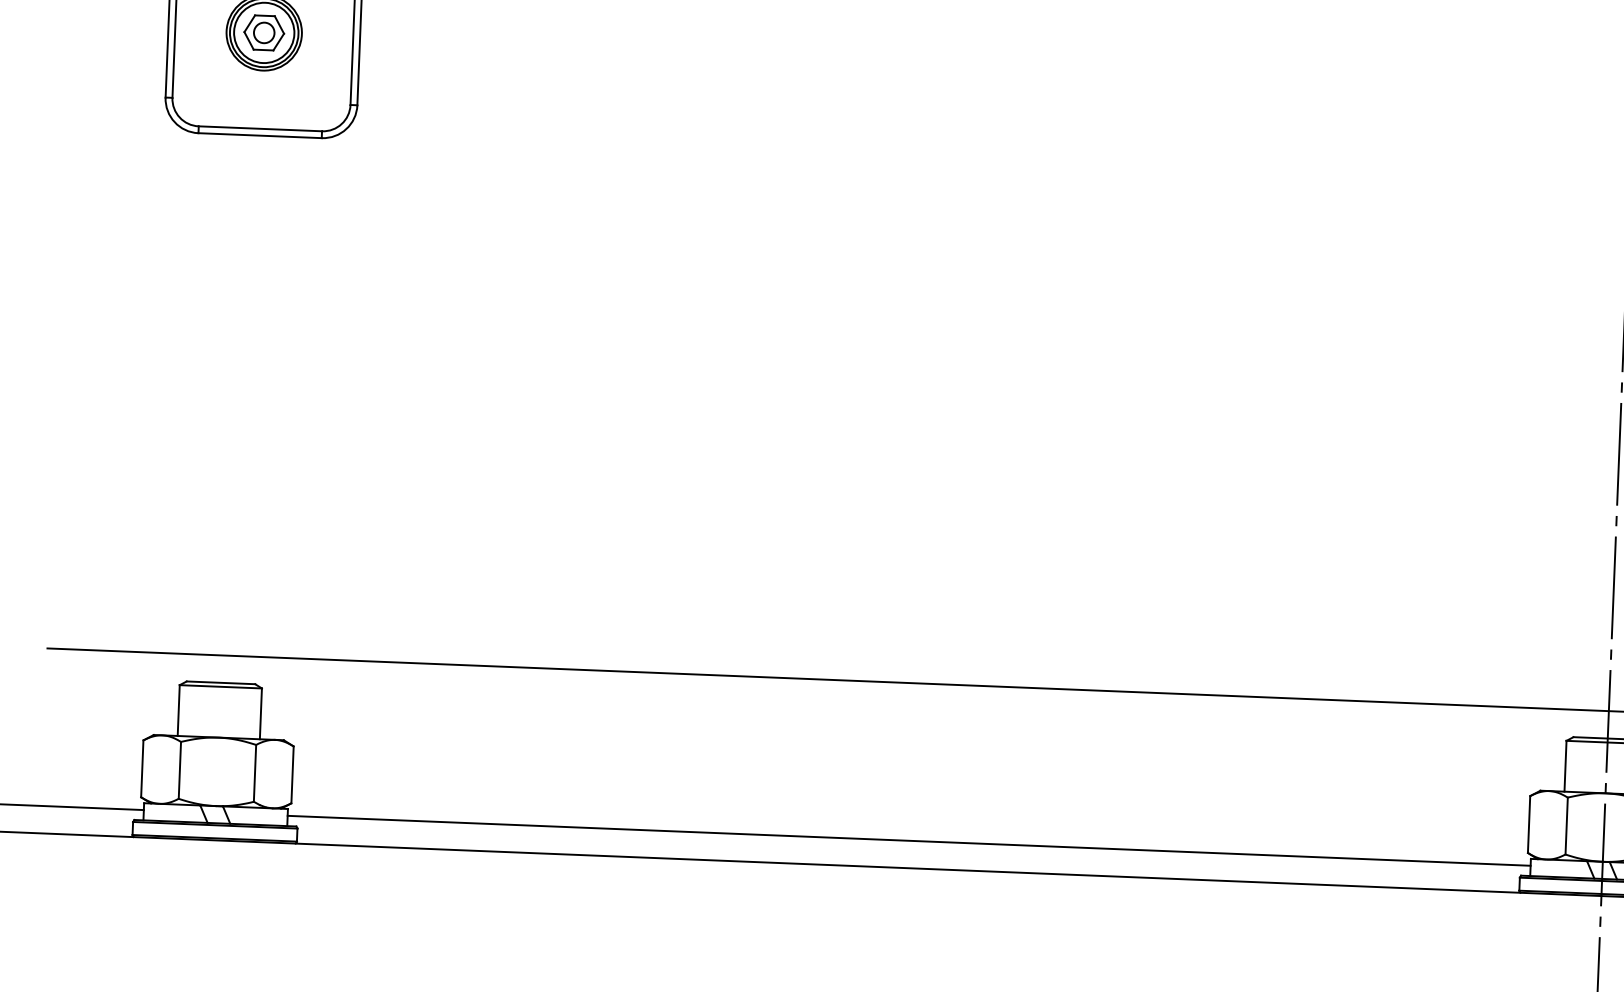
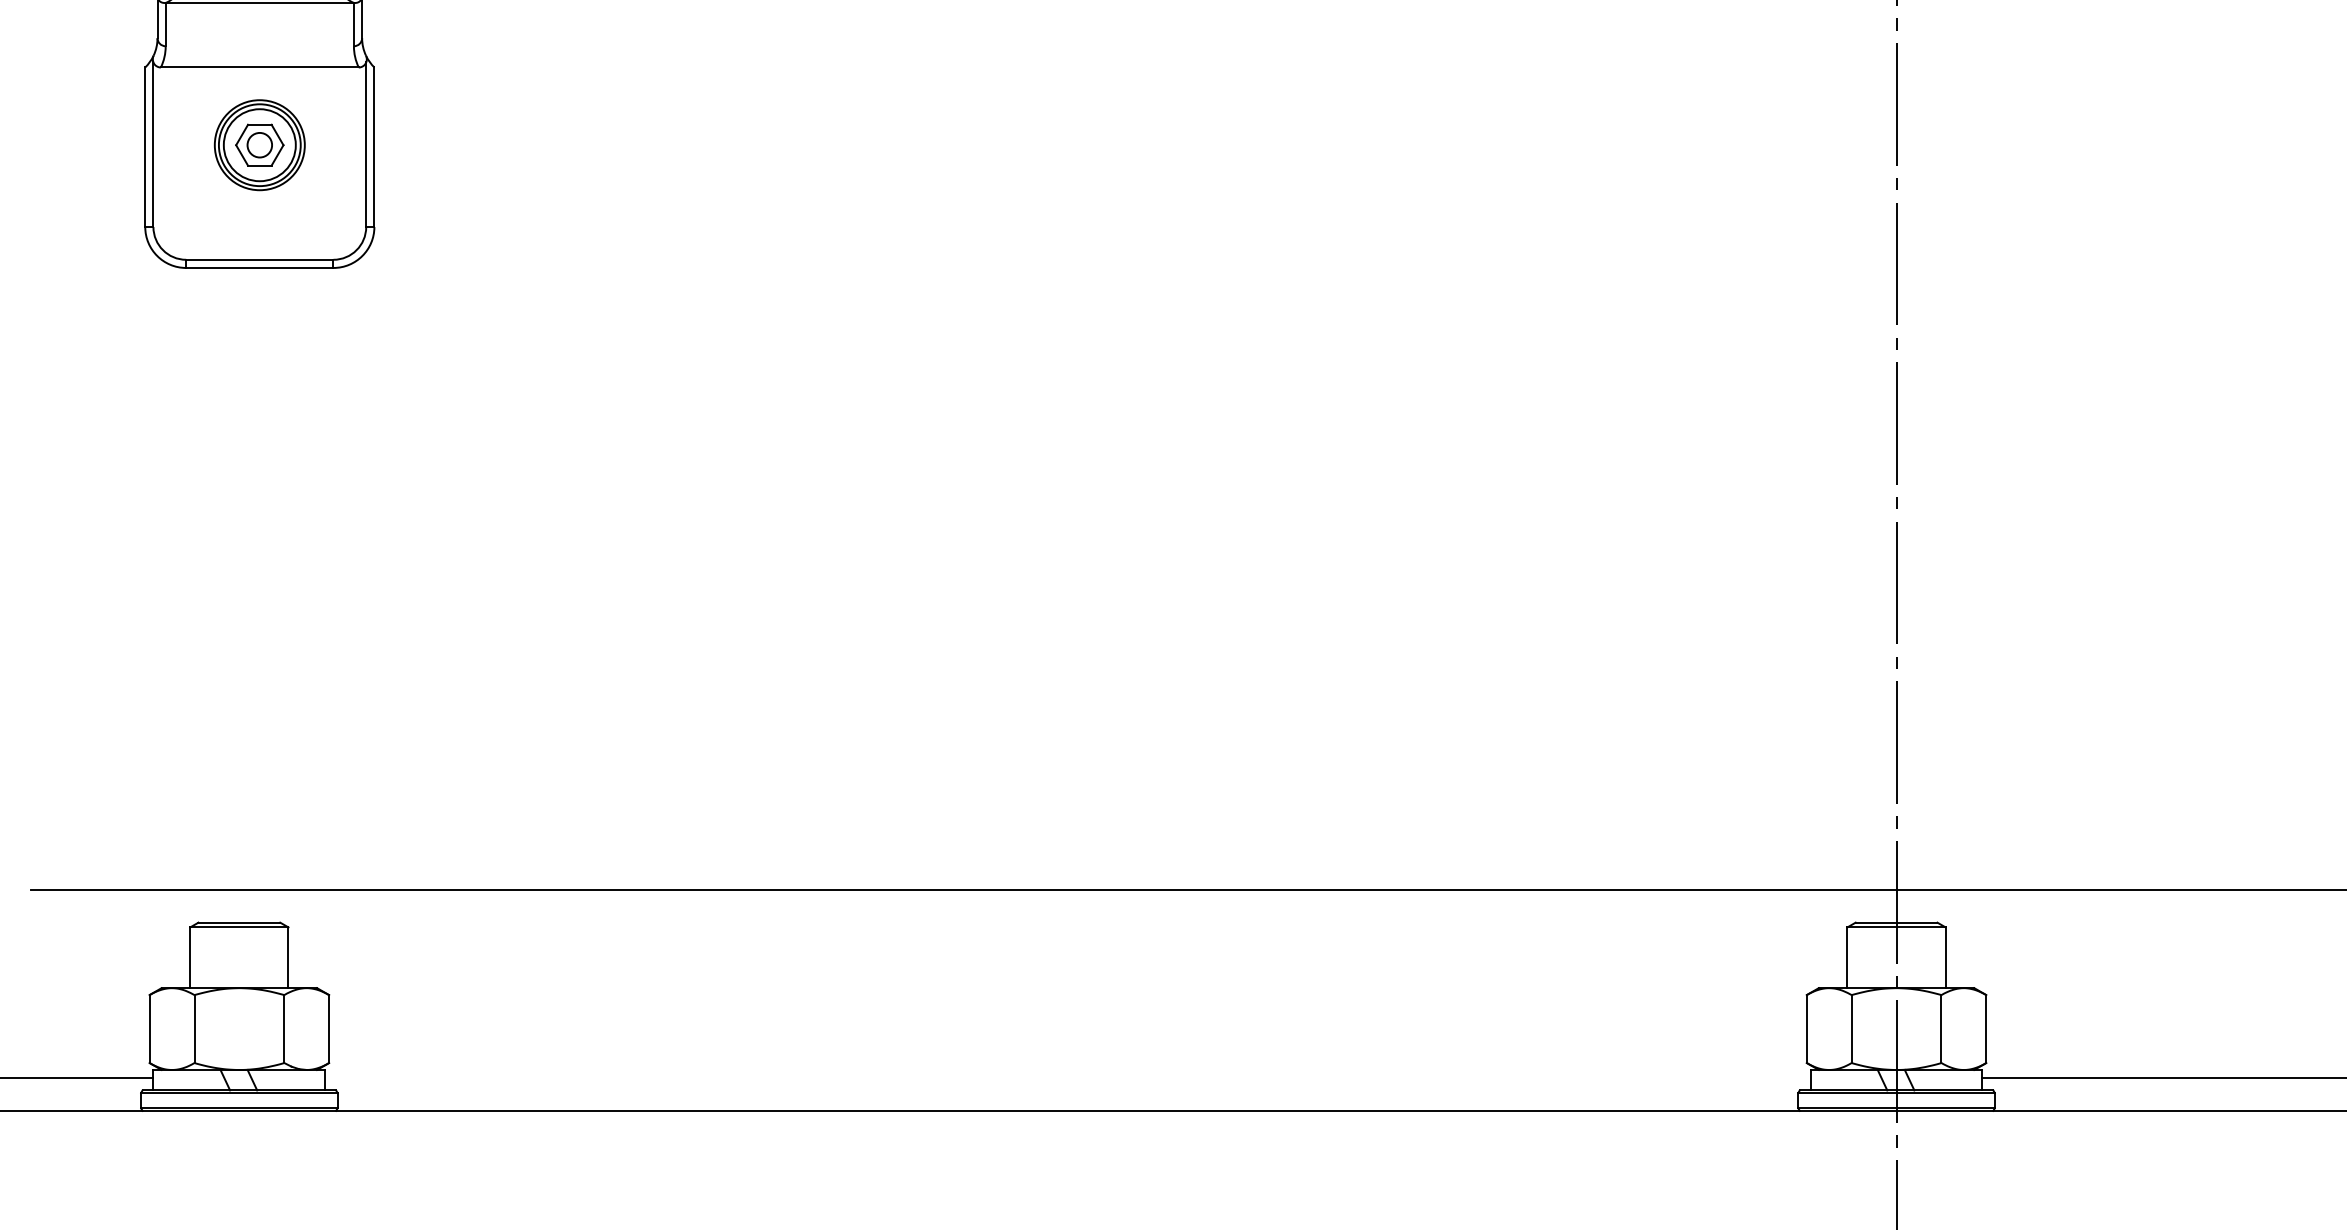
line: (908, 841) -> (1067, 1078), removed

